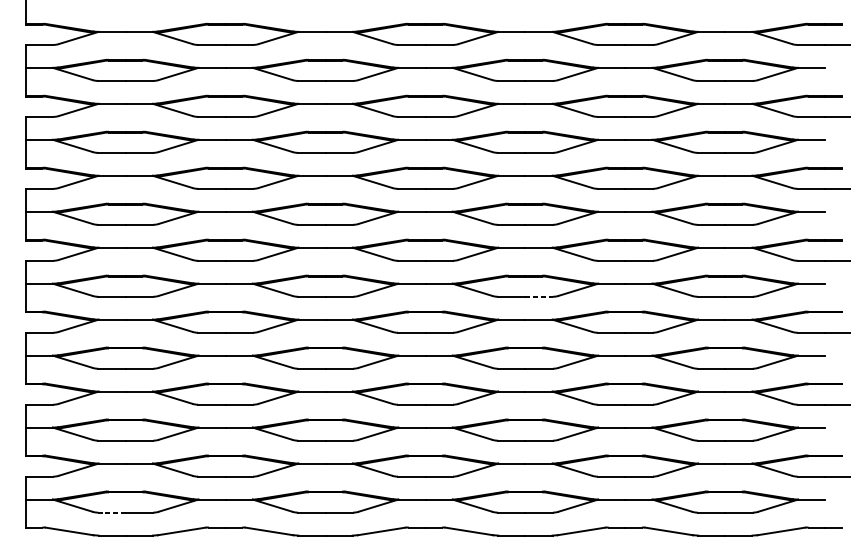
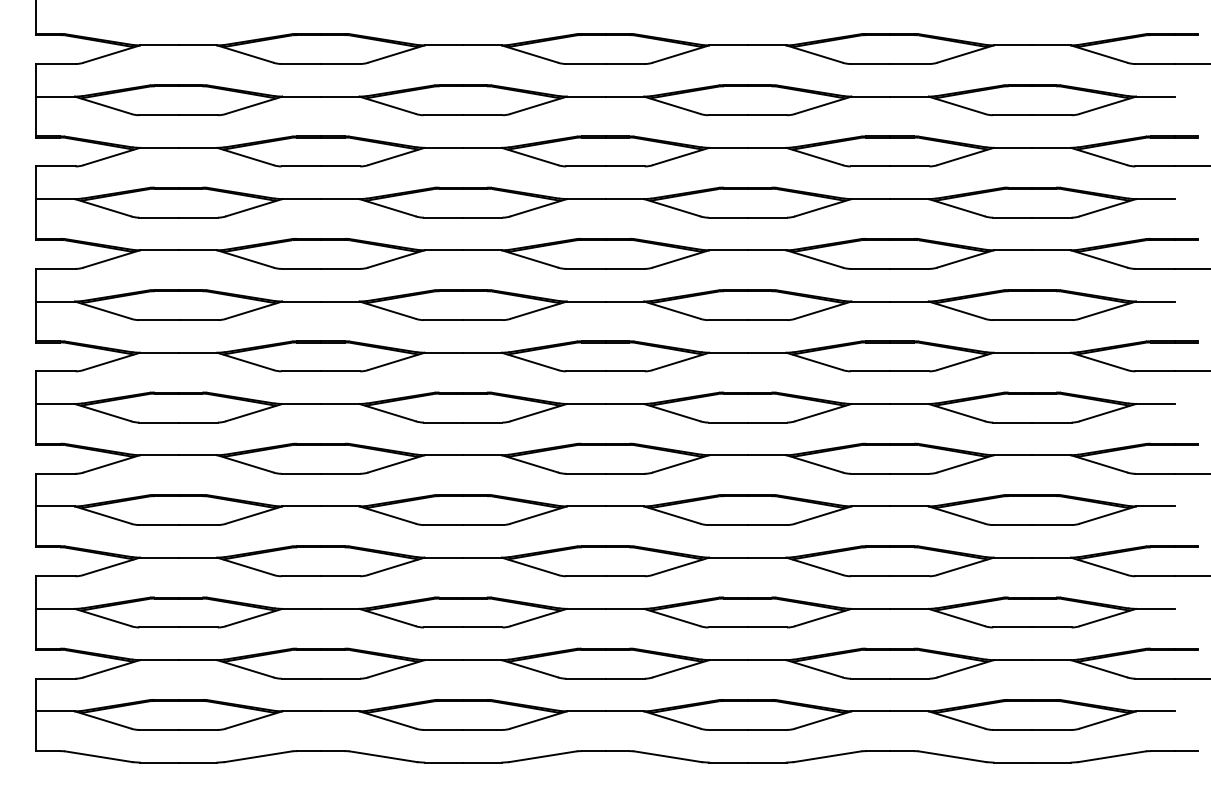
line: (539, 296) -> (767, 422), dashed -> solid
line: (112, 512) -> (159, 729), dashed -> solid

